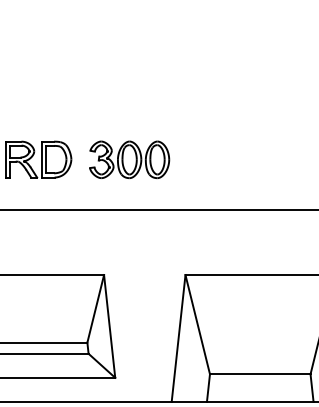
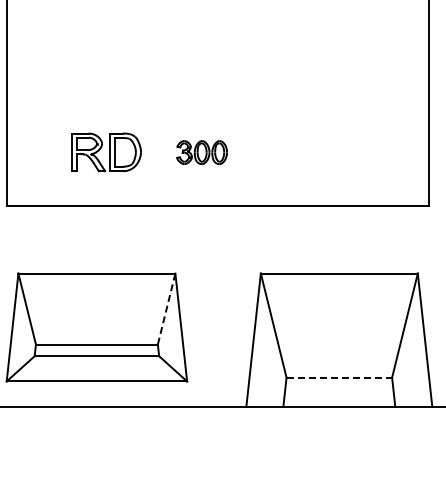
part: (128, 159) -> (201, 152), size x0.6
line: (95, 309) -> (166, 309), solid -> dashed
line: (260, 374) -> (339, 377), solid -> dashed

